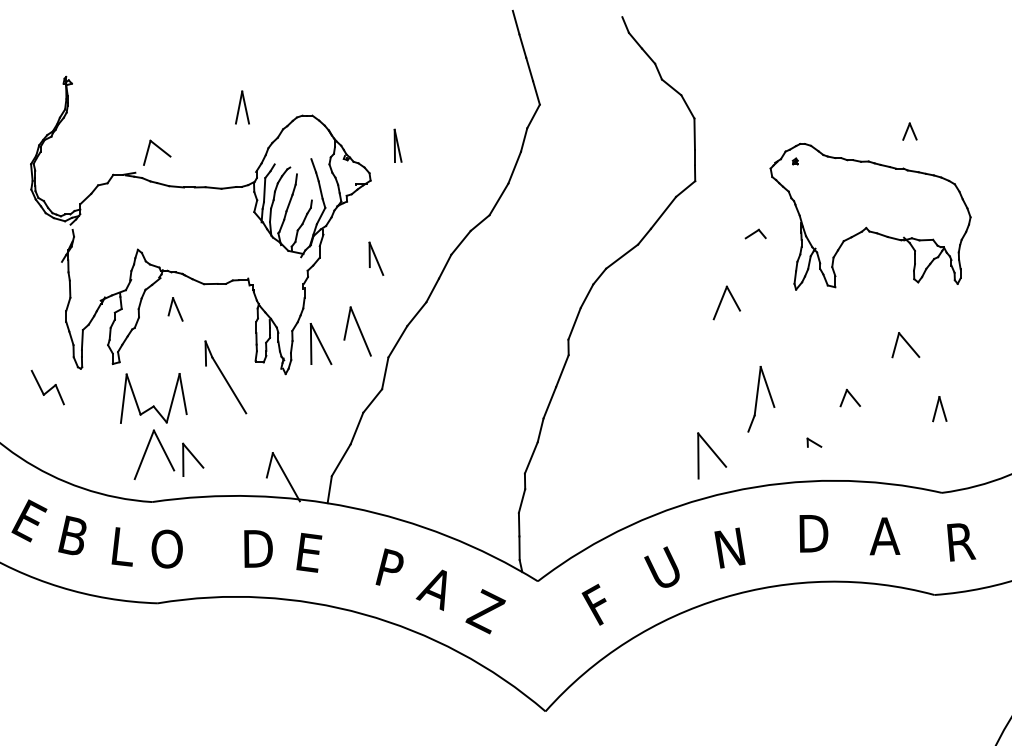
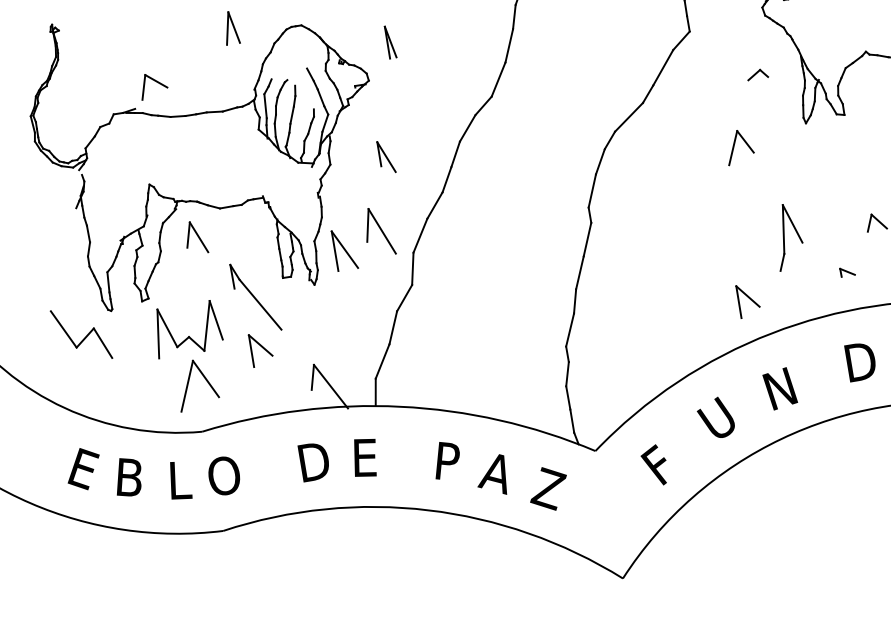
part: (175, 309) -> (195, 237), size x1.43
part: (47, 387) -> (81, 334), size x1.67
part: (712, 456) -> (748, 301), size x0.71
part: (193, 459) -> (261, 349), moved

